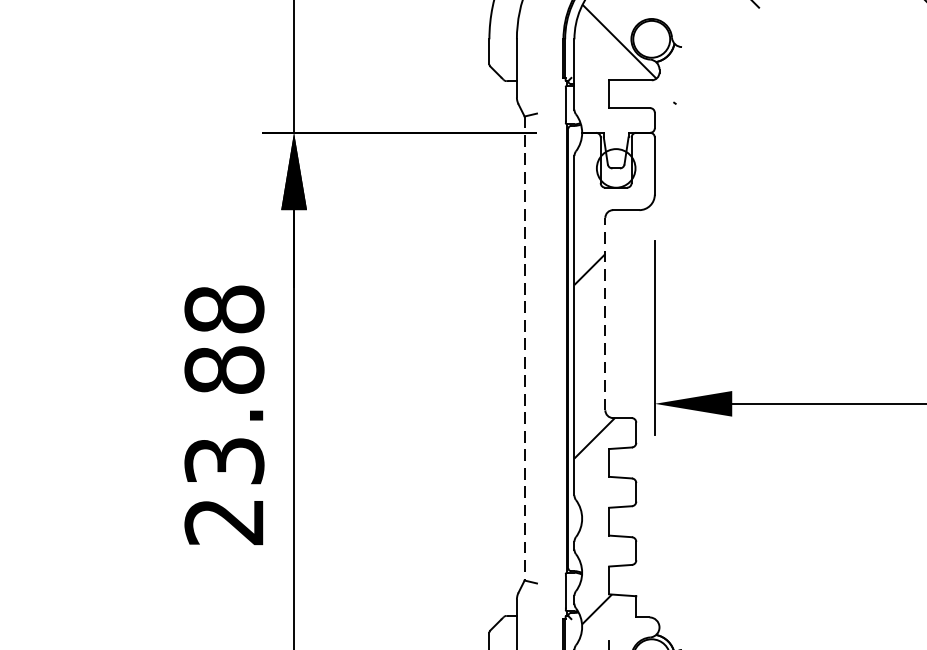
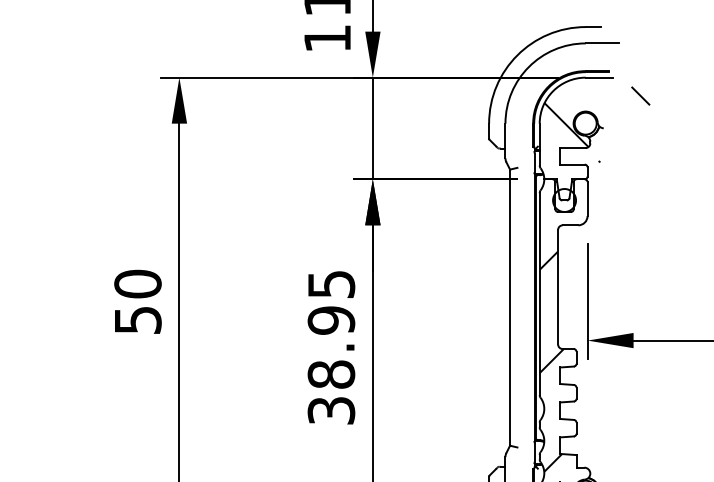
line: (606, 312) -> (558, 286), dashed -> solid
line: (525, 349) -> (510, 308), dashed -> solid
text: (224, 415) -> (331, 347), 23.88 -> 38.95

